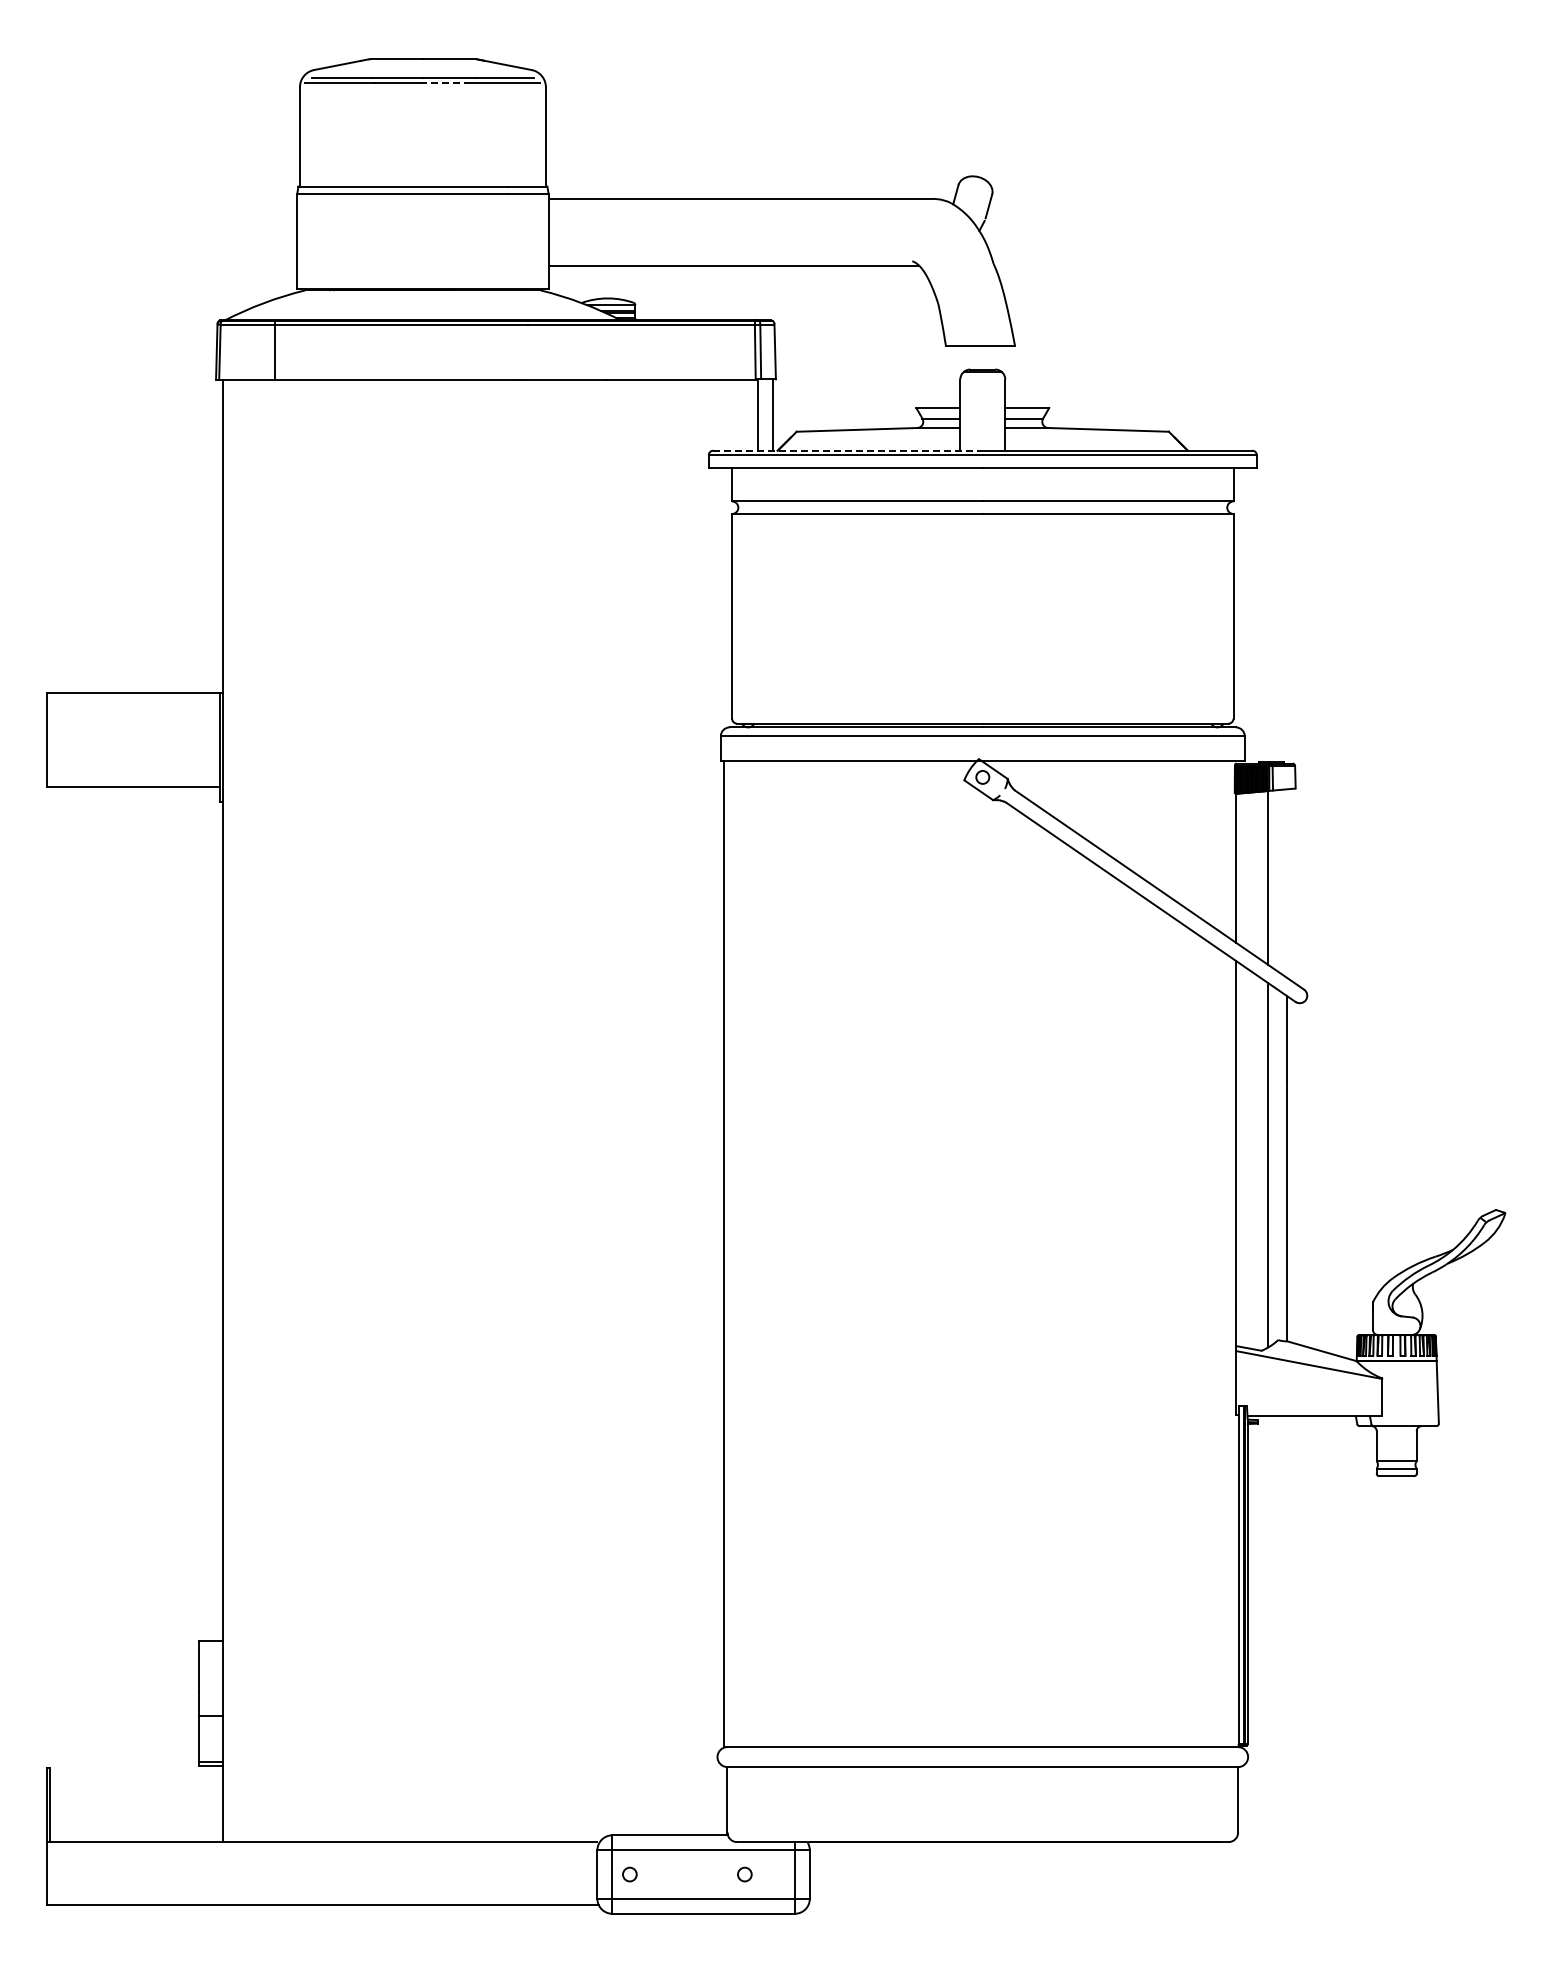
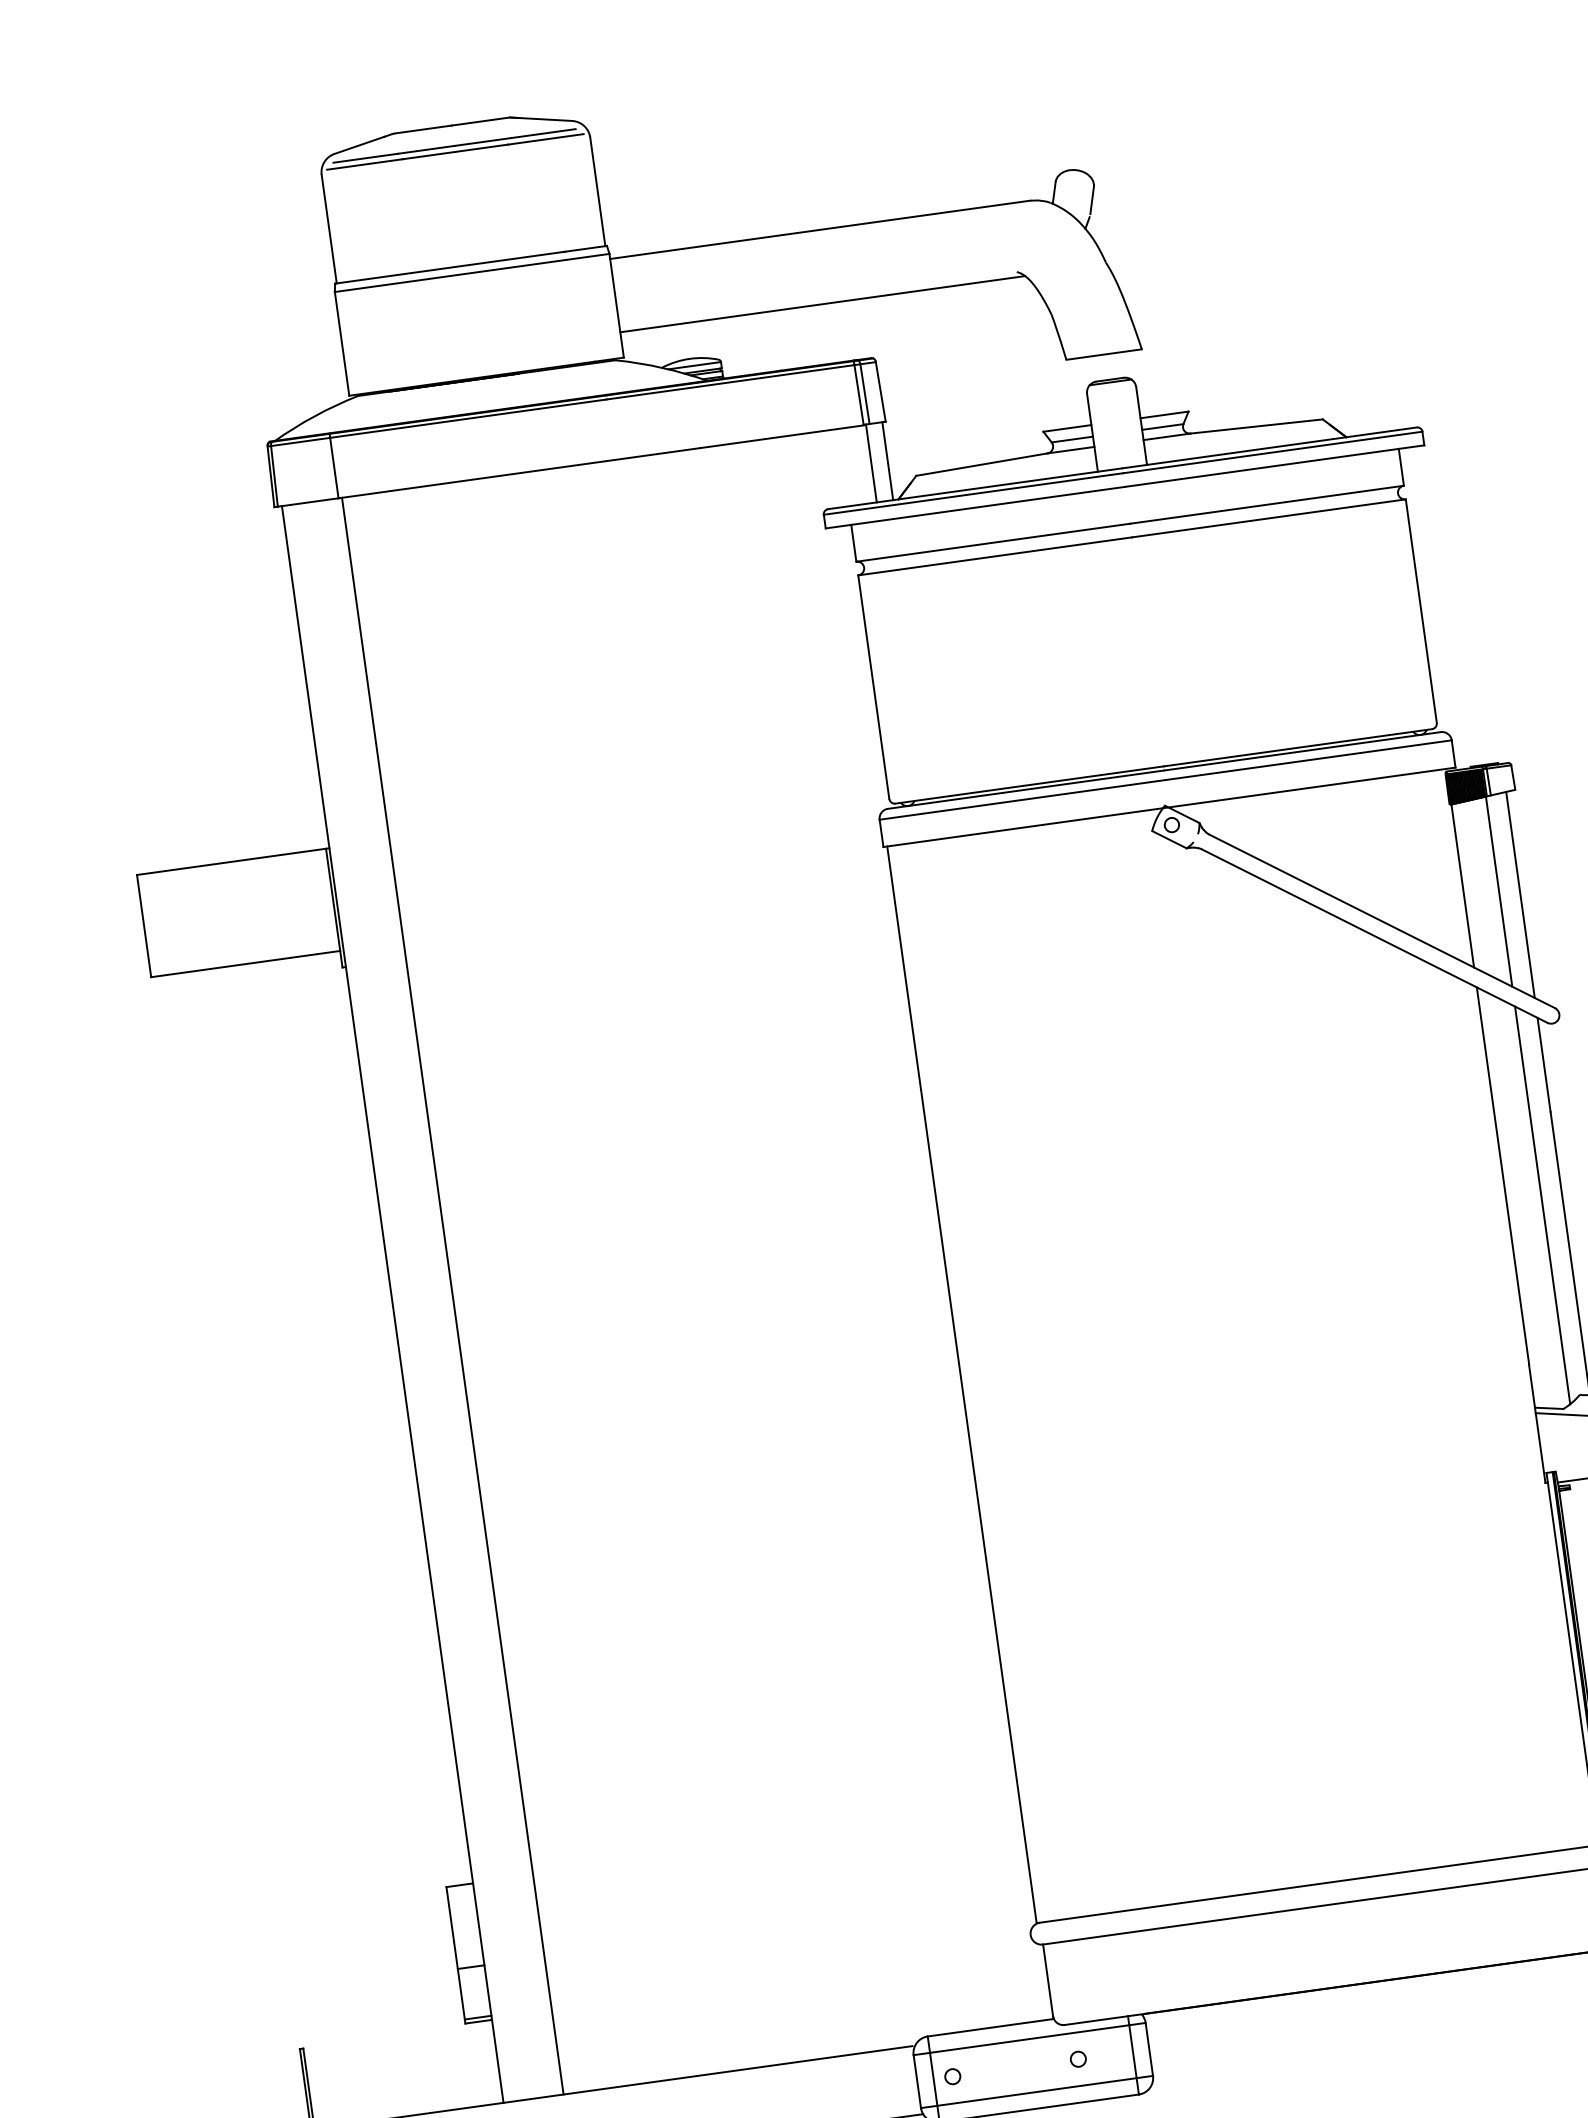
line: (446, 83) -> (481, 148), dashed -> solid
line: (848, 450) -> (975, 488), dashed -> solid
line: (1287, 883) -> (1520, 894), added
line: (277, 1110) -> (452, 1295), added

